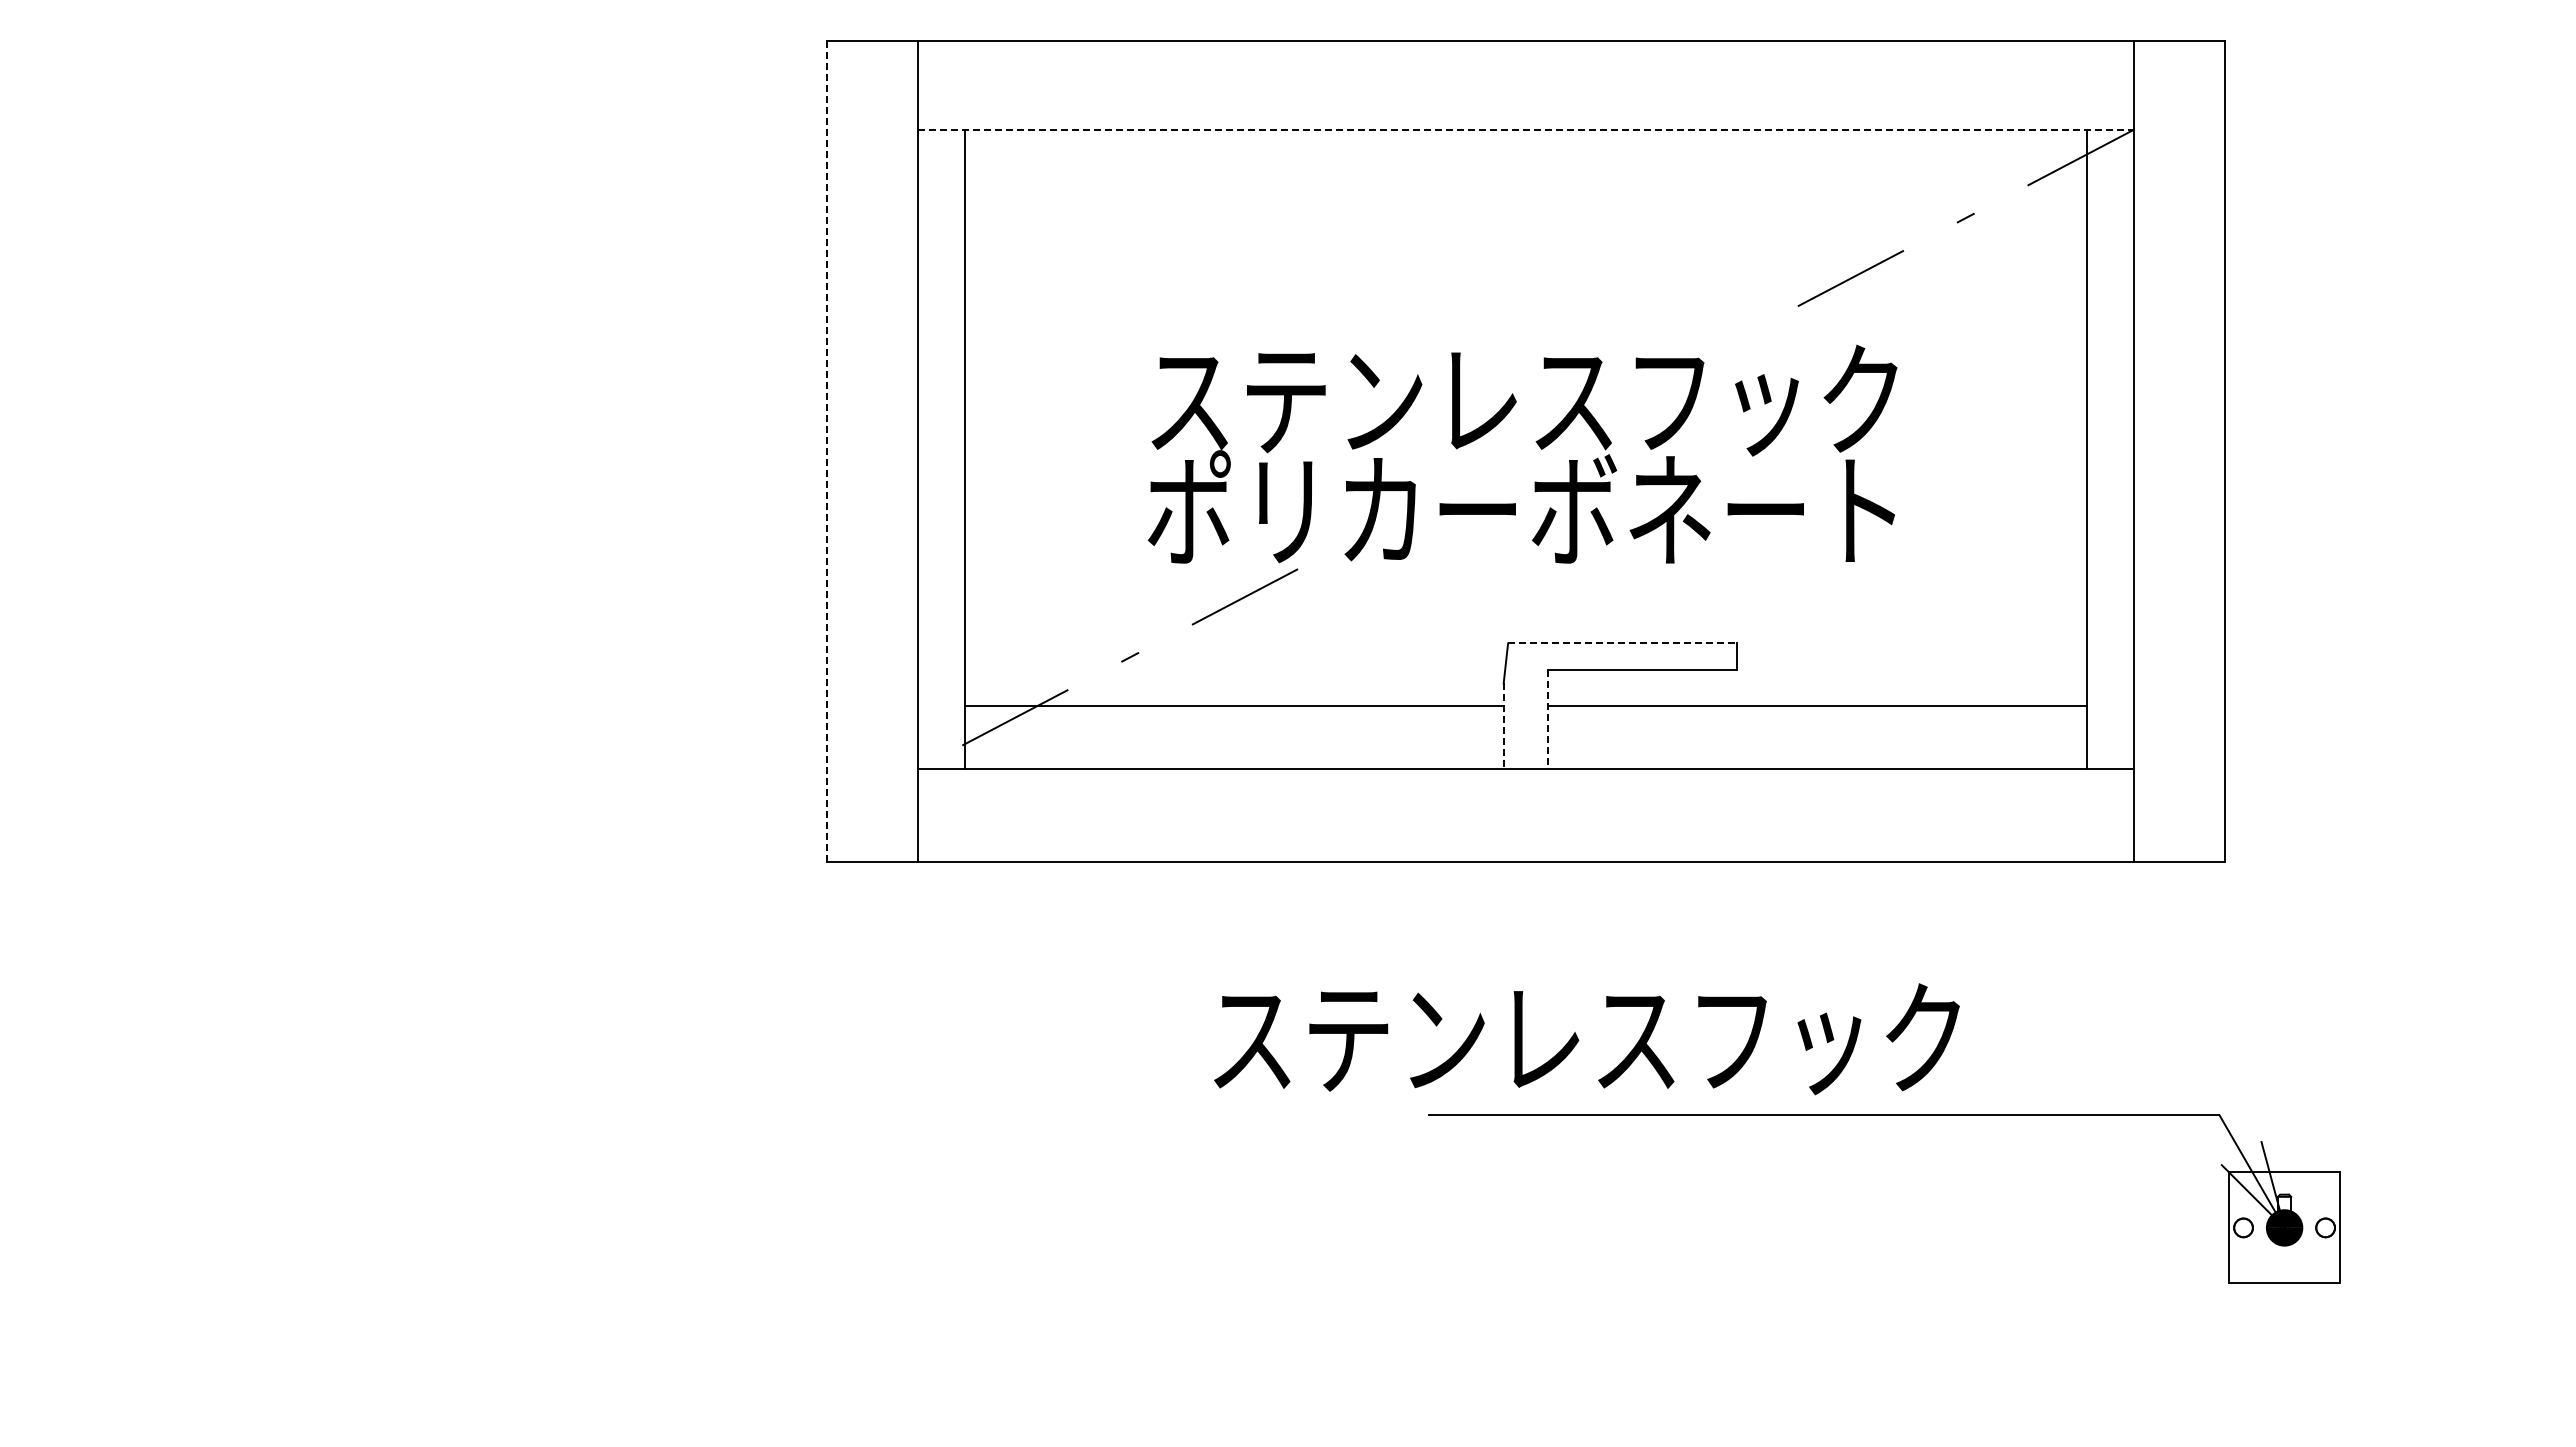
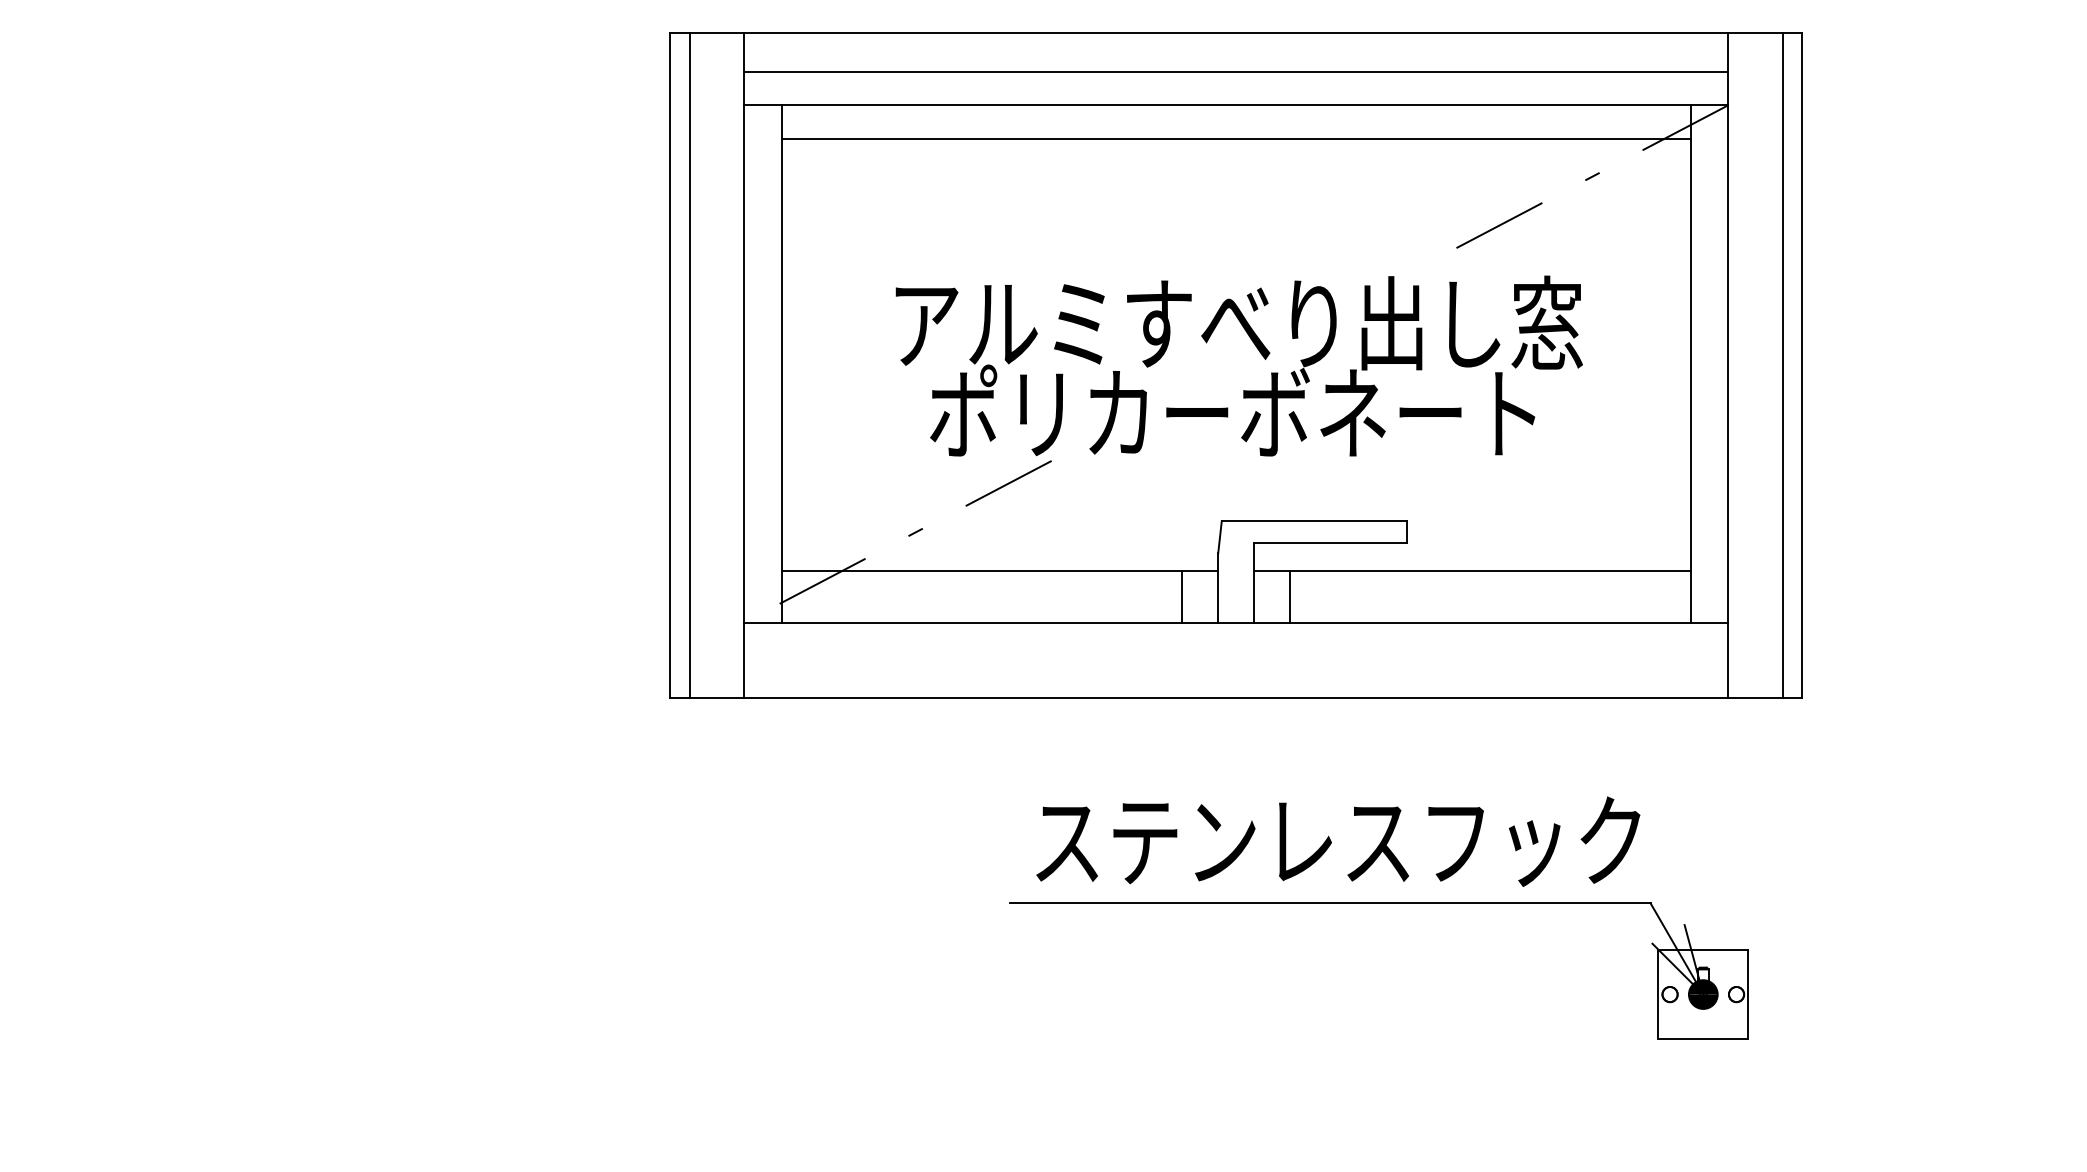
line: (1525, 88) -> (1235, 71), added
line: (1525, 129) -> (1235, 104), dashed -> solid
line: (1525, 172) -> (1235, 139), added
text: (1529, 398) -> (1239, 322), ステンレスフック -> アルミすべり出し窓
line: (827, 451) -> (670, 365), dashed -> solid
line: (851, 451) -> (689, 365), added
line: (2200, 451) -> (1782, 365), added
line: (1622, 643) -> (1314, 521), dashed -> solid
line: (1548, 719) -> (1254, 582), dashed -> solid
line: (1503, 726) -> (1218, 588), dashed -> solid
line: (1459, 736) -> (1182, 596), added
line: (1592, 736) -> (1290, 596), added
text: (1586, 1039) -> (1337, 841), moved
part: (1884, 1115) -> (1379, 903), moved

